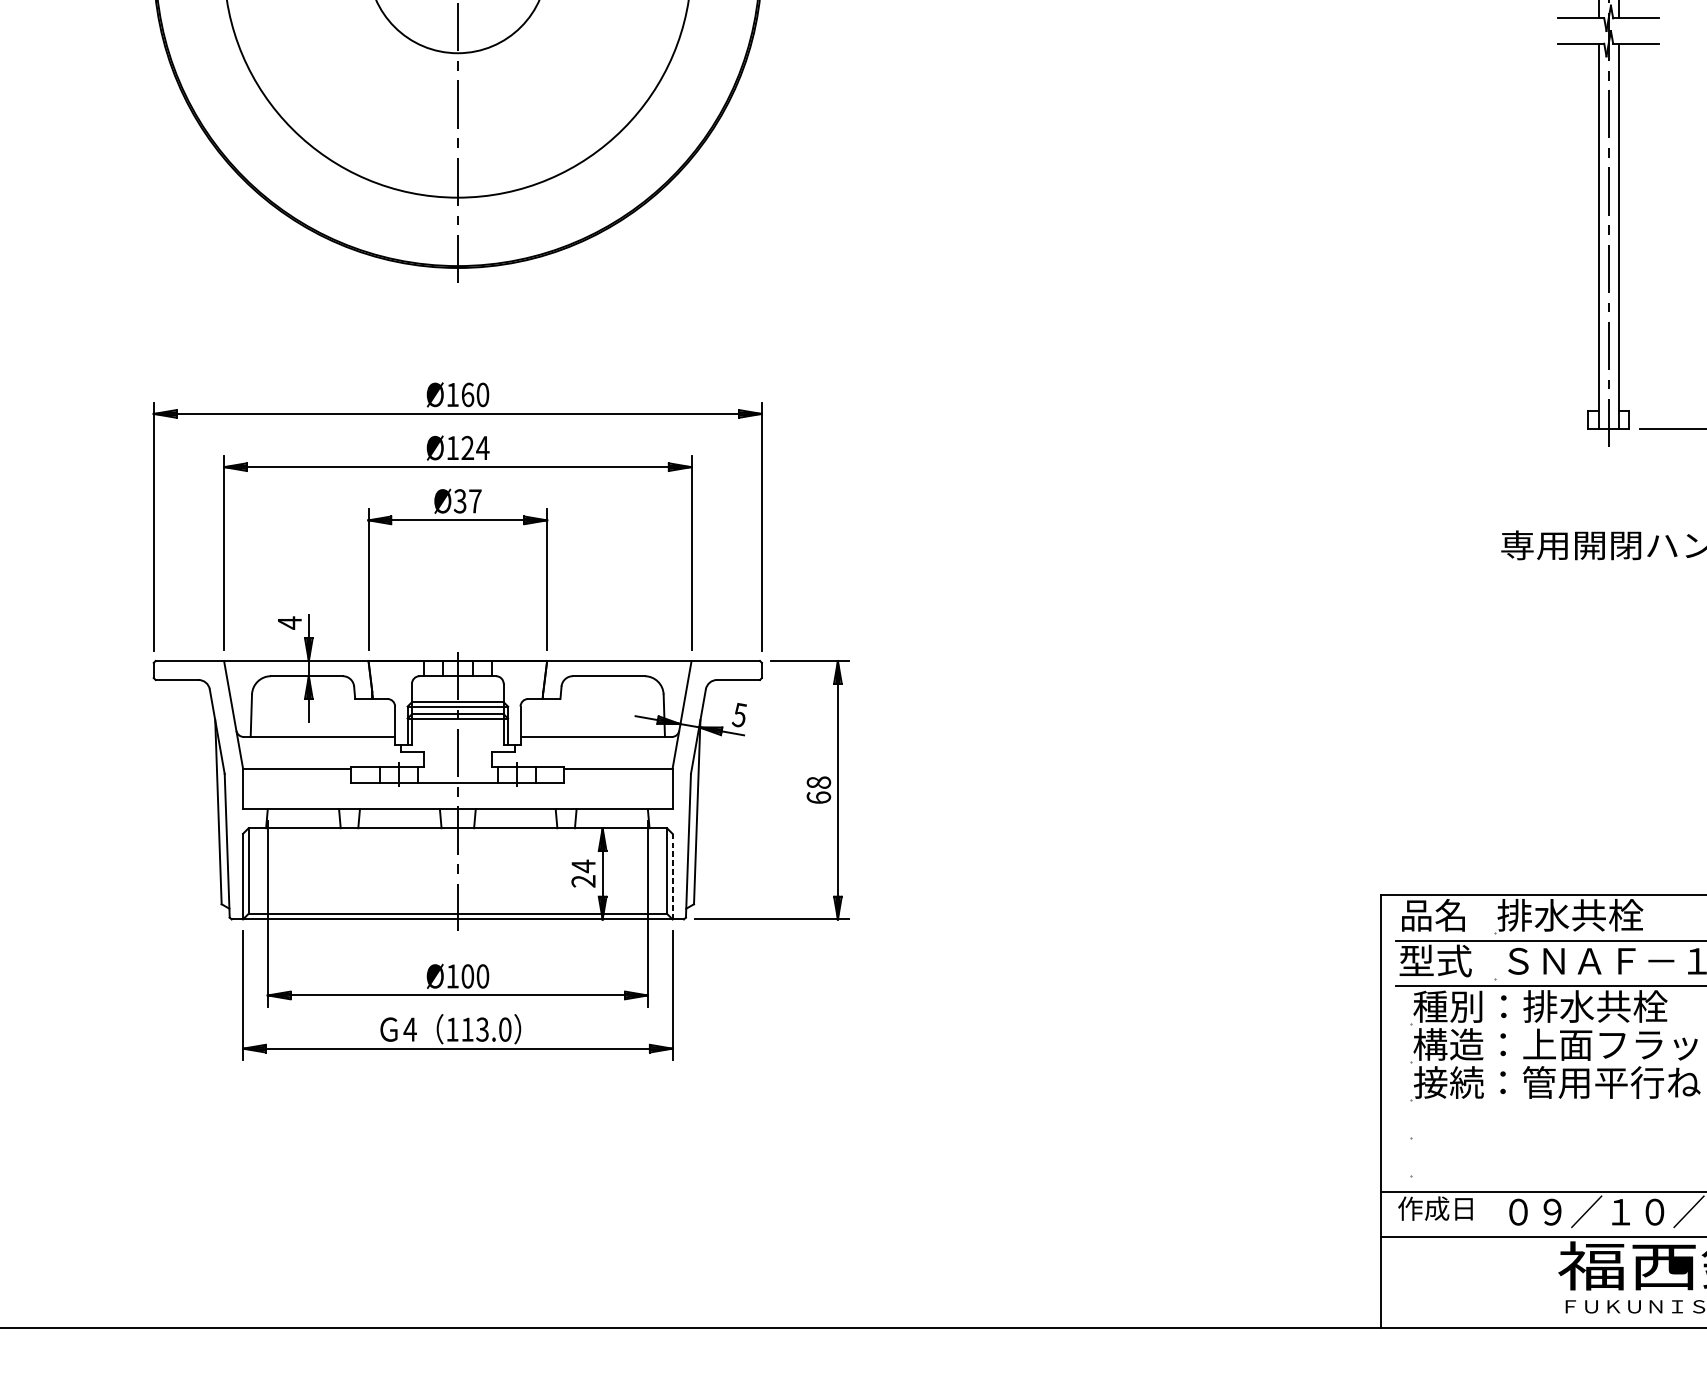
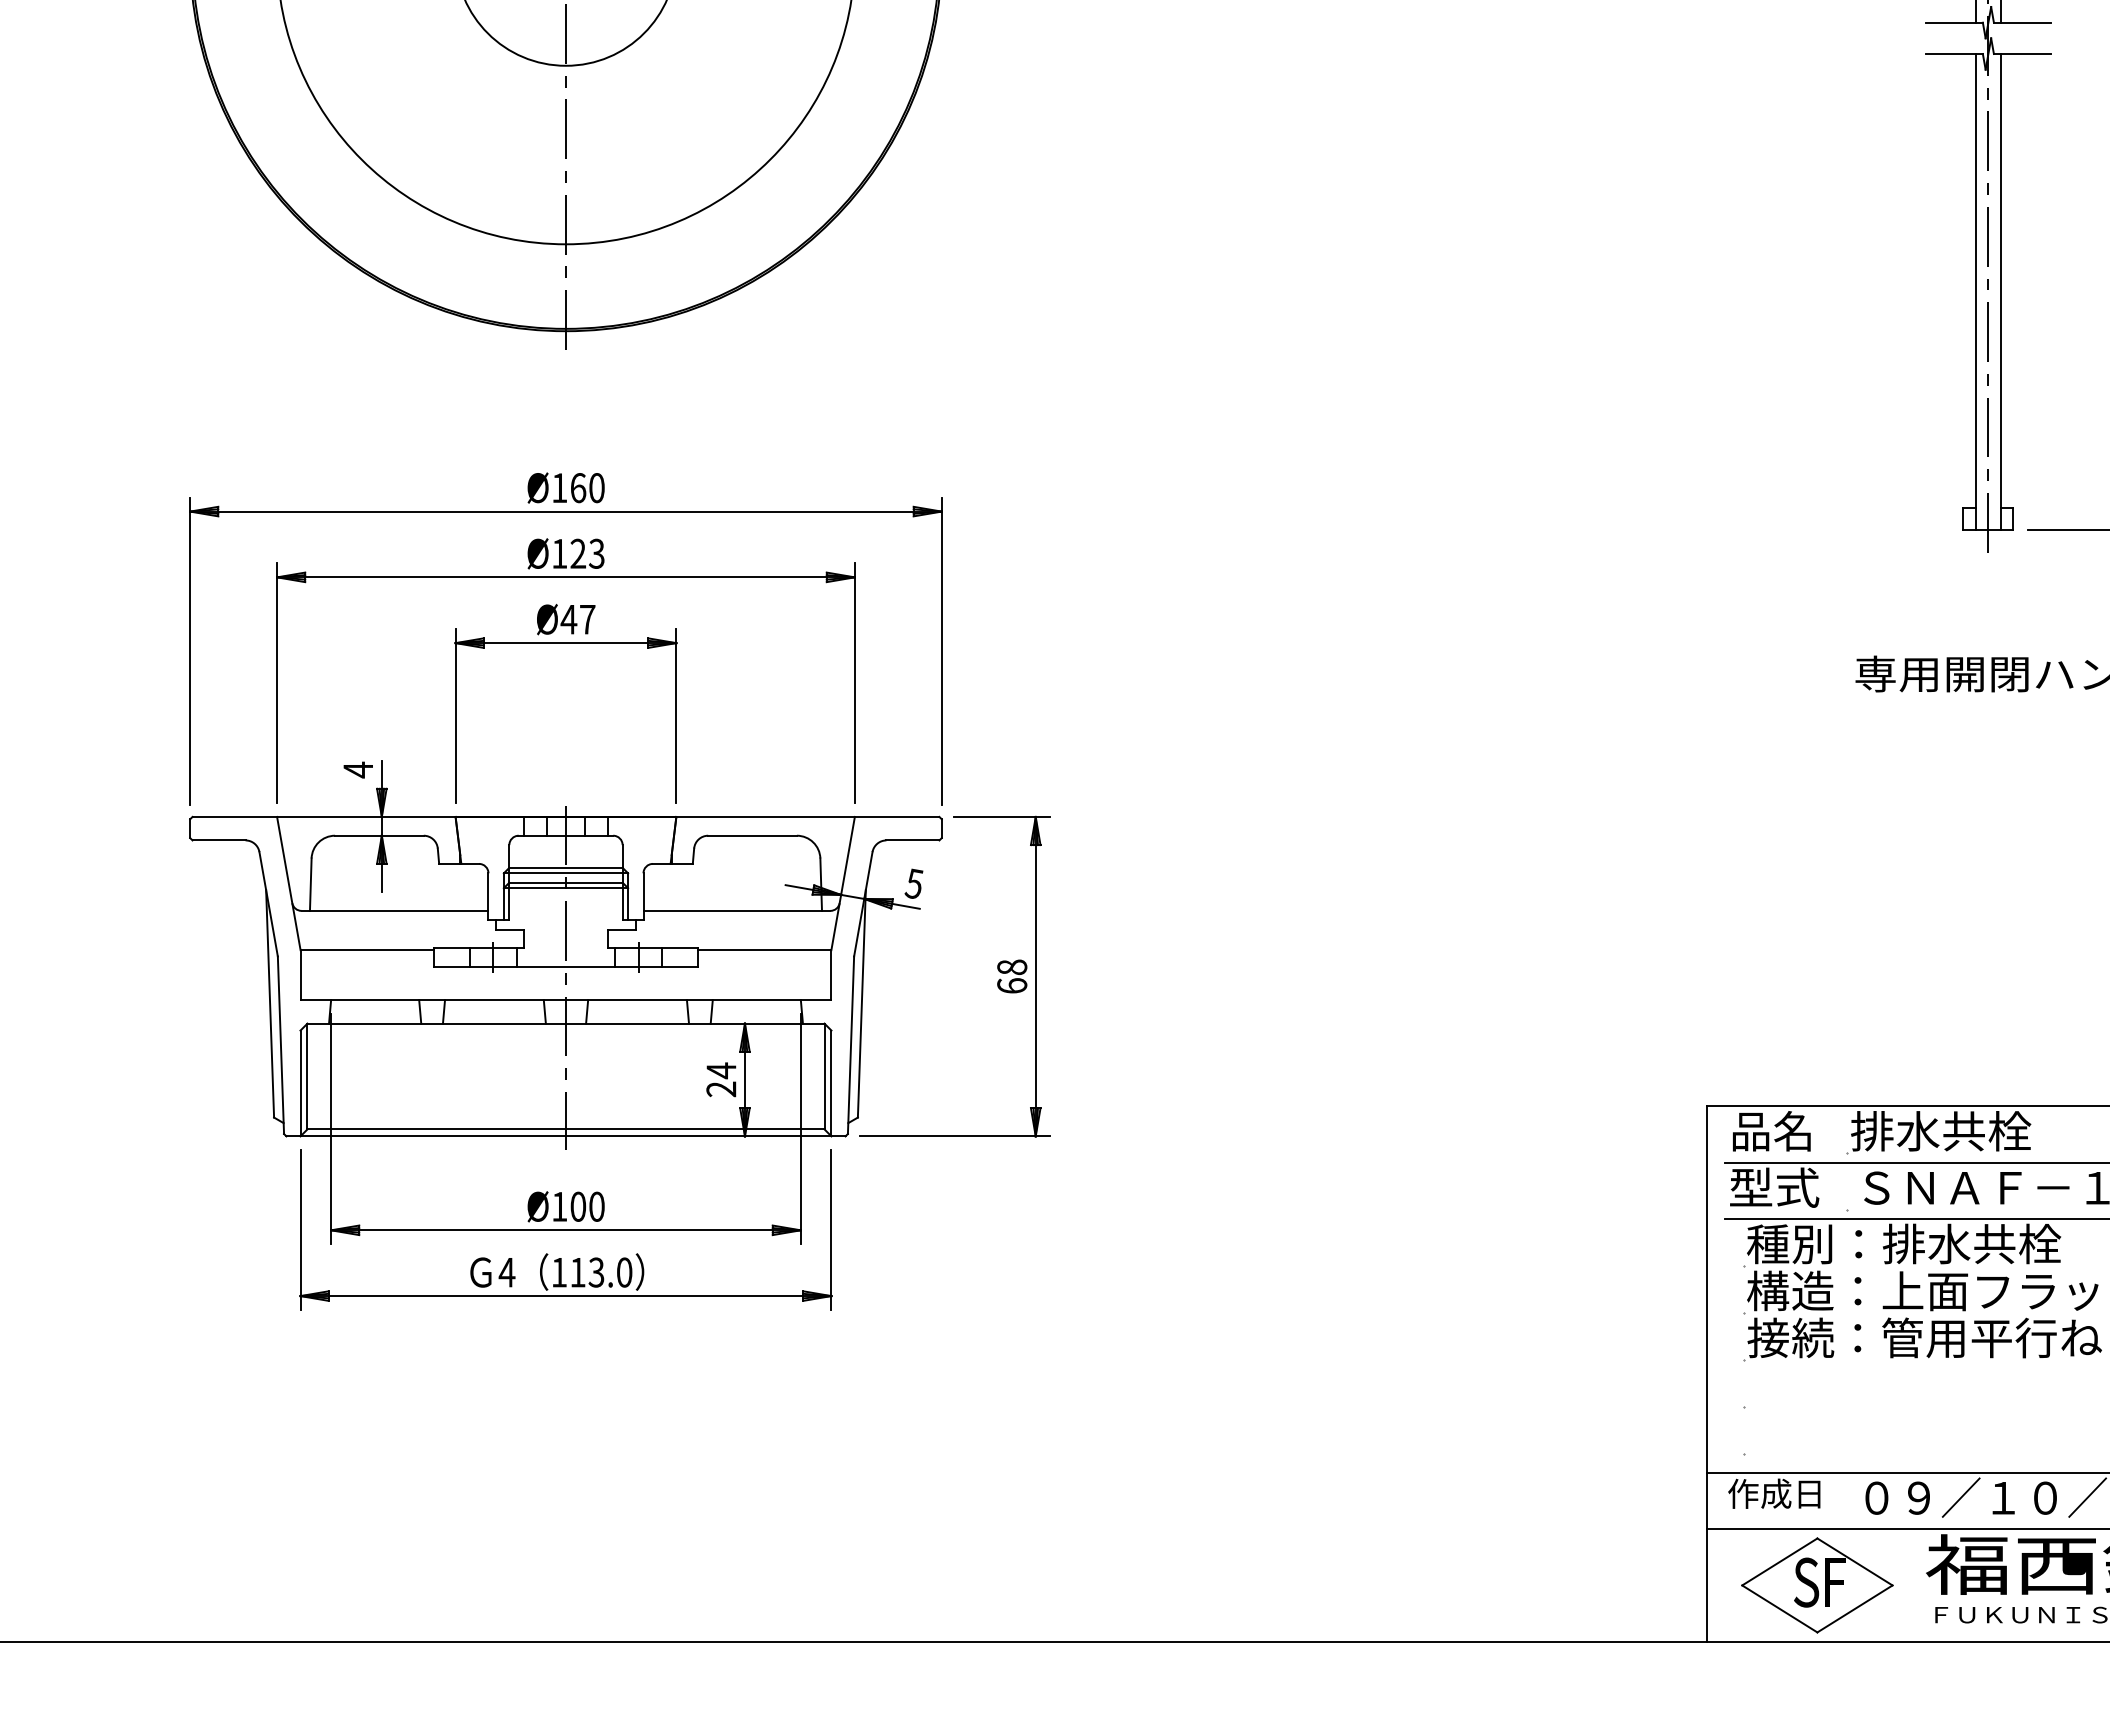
text: (482, 447) -> (596, 553), Ø124 -> Ø123
text: (459, 501) -> (568, 619), Ø37 -> Ø47
line: (672, 876) -> (831, 1083), dashed -> solid
part: (1470, 1282) -> (1817, 1585), added

